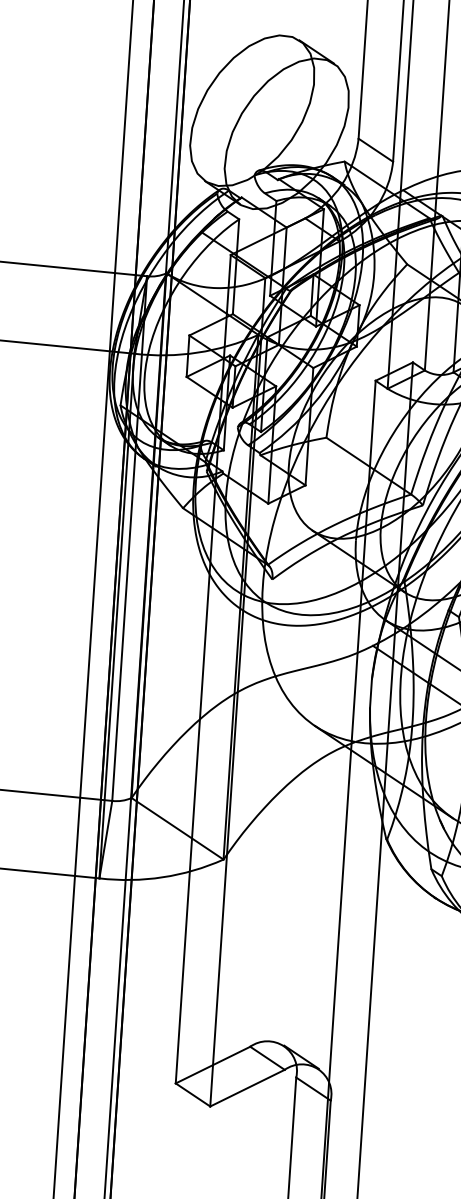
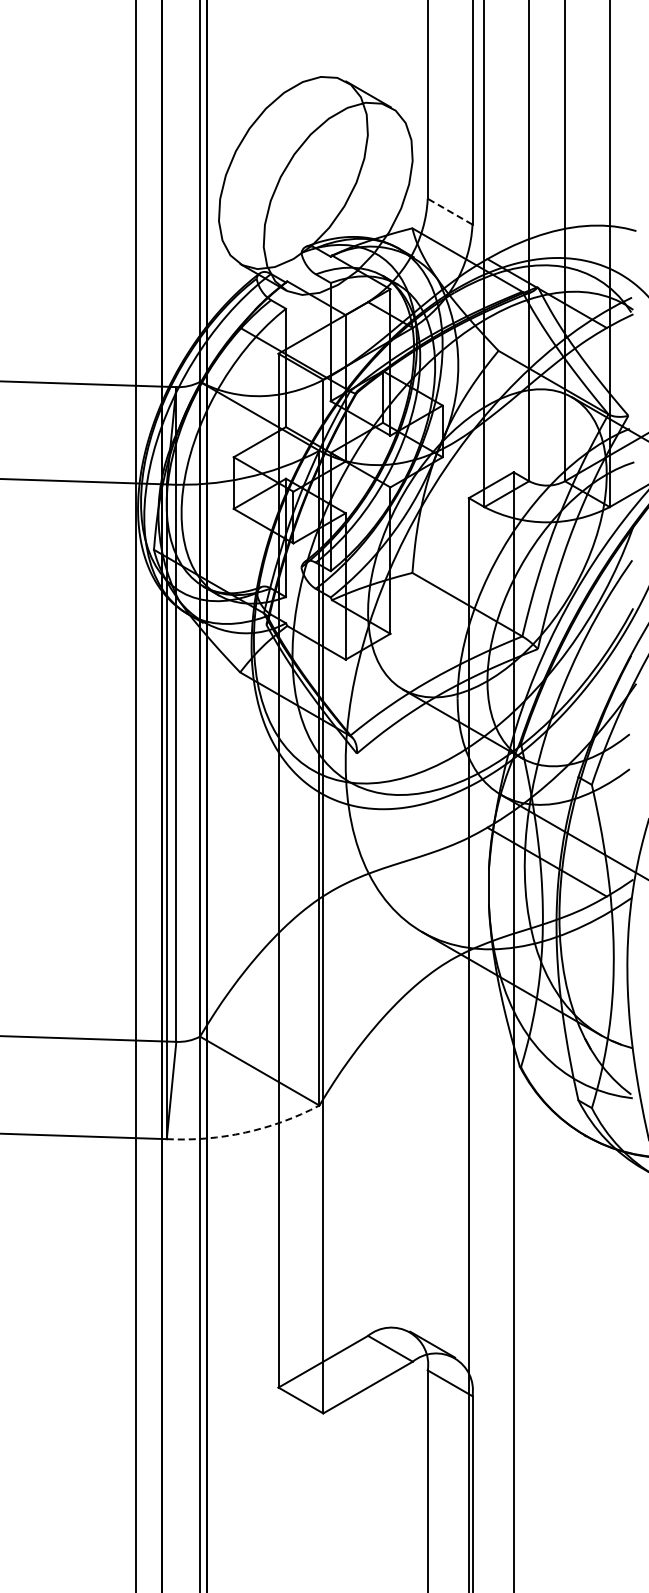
line: (376, 150) -> (450, 211), solid -> dashed
arc: (162, 877) -> (245, 1132), solid -> dashed

